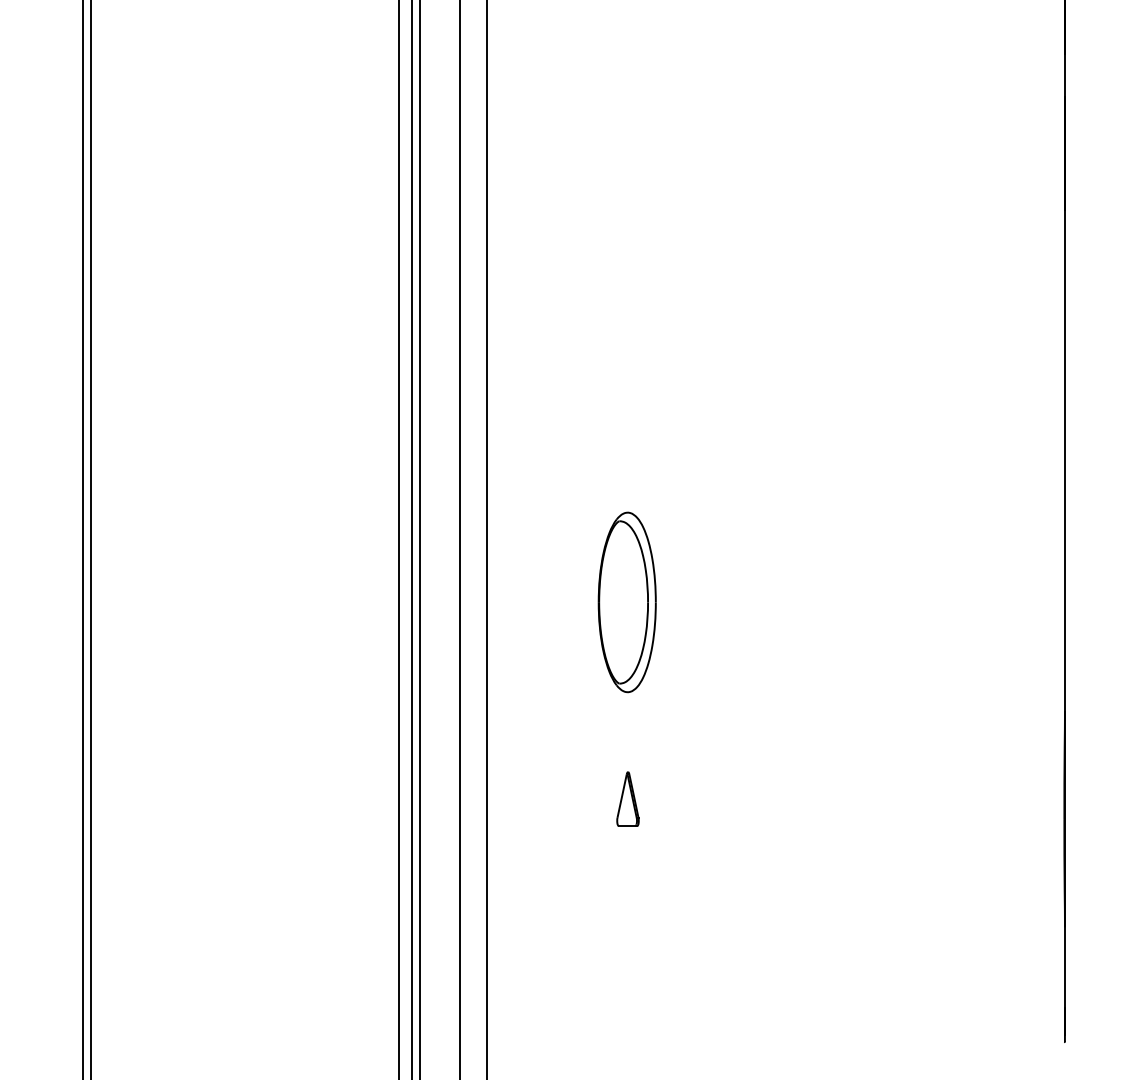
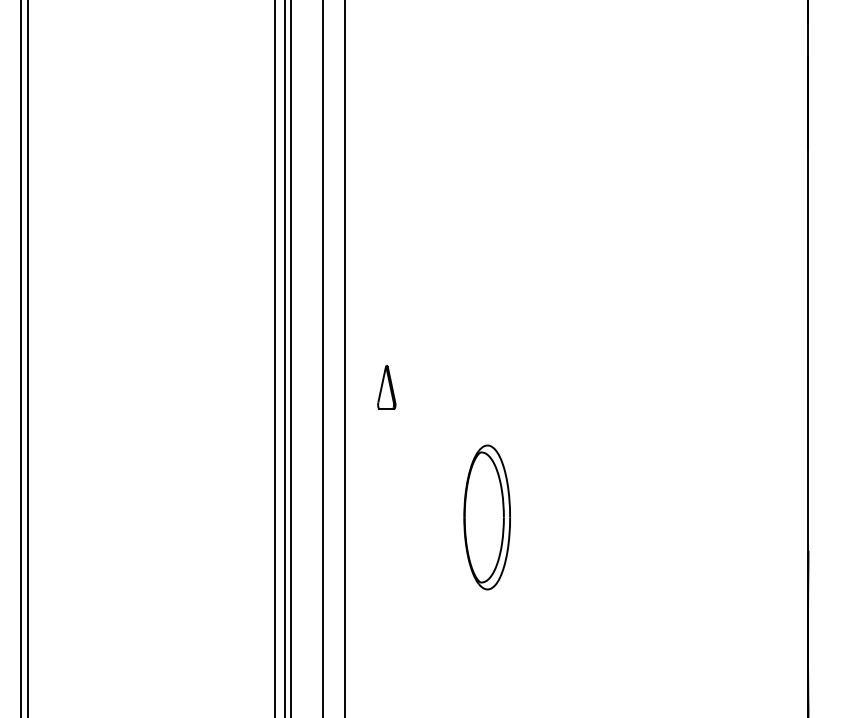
part: (626, 602) -> (486, 517), moved
part: (627, 798) -> (386, 386), moved

